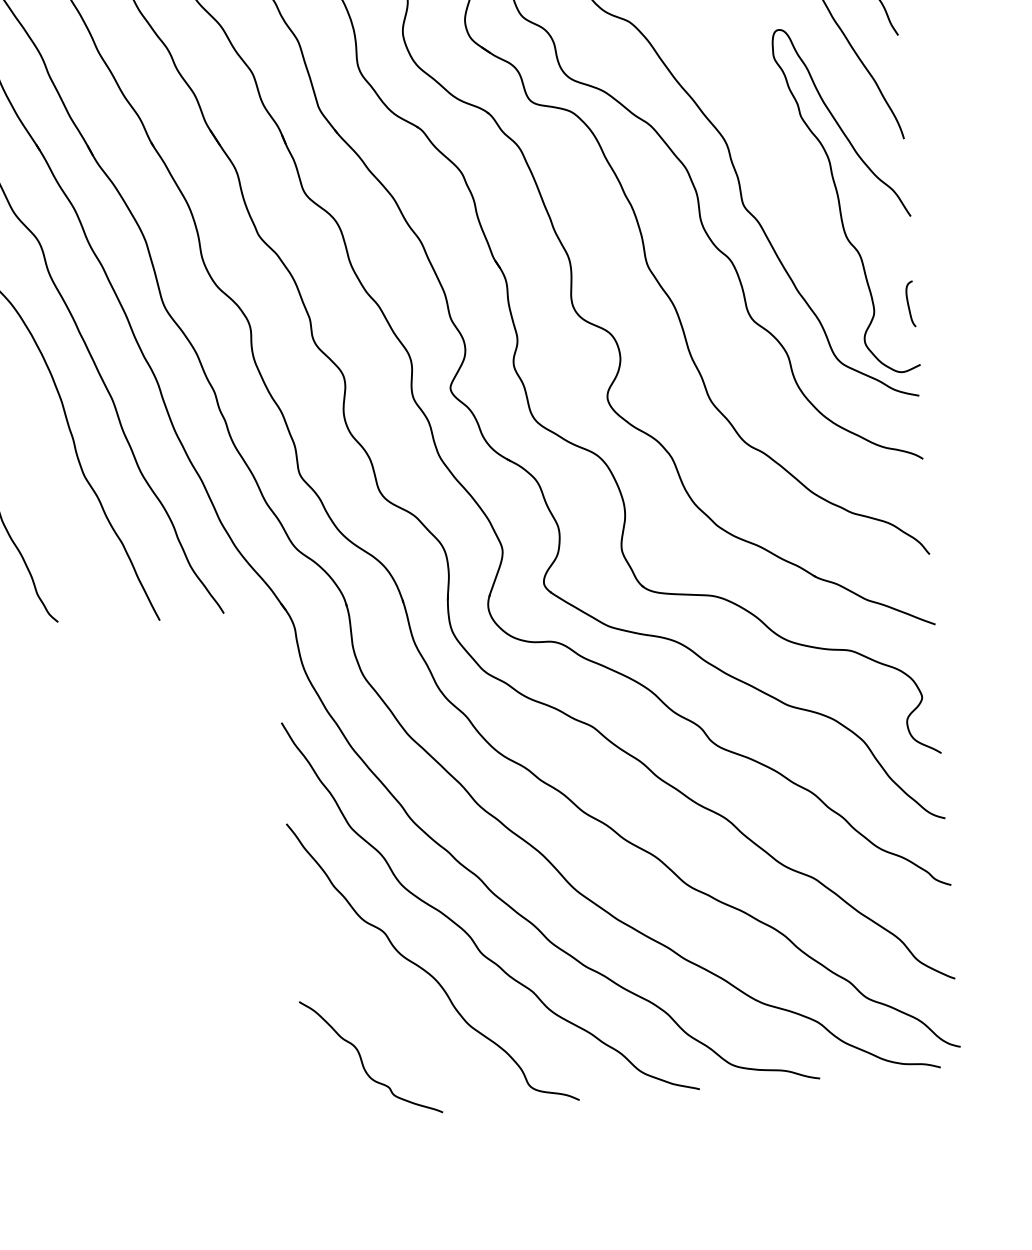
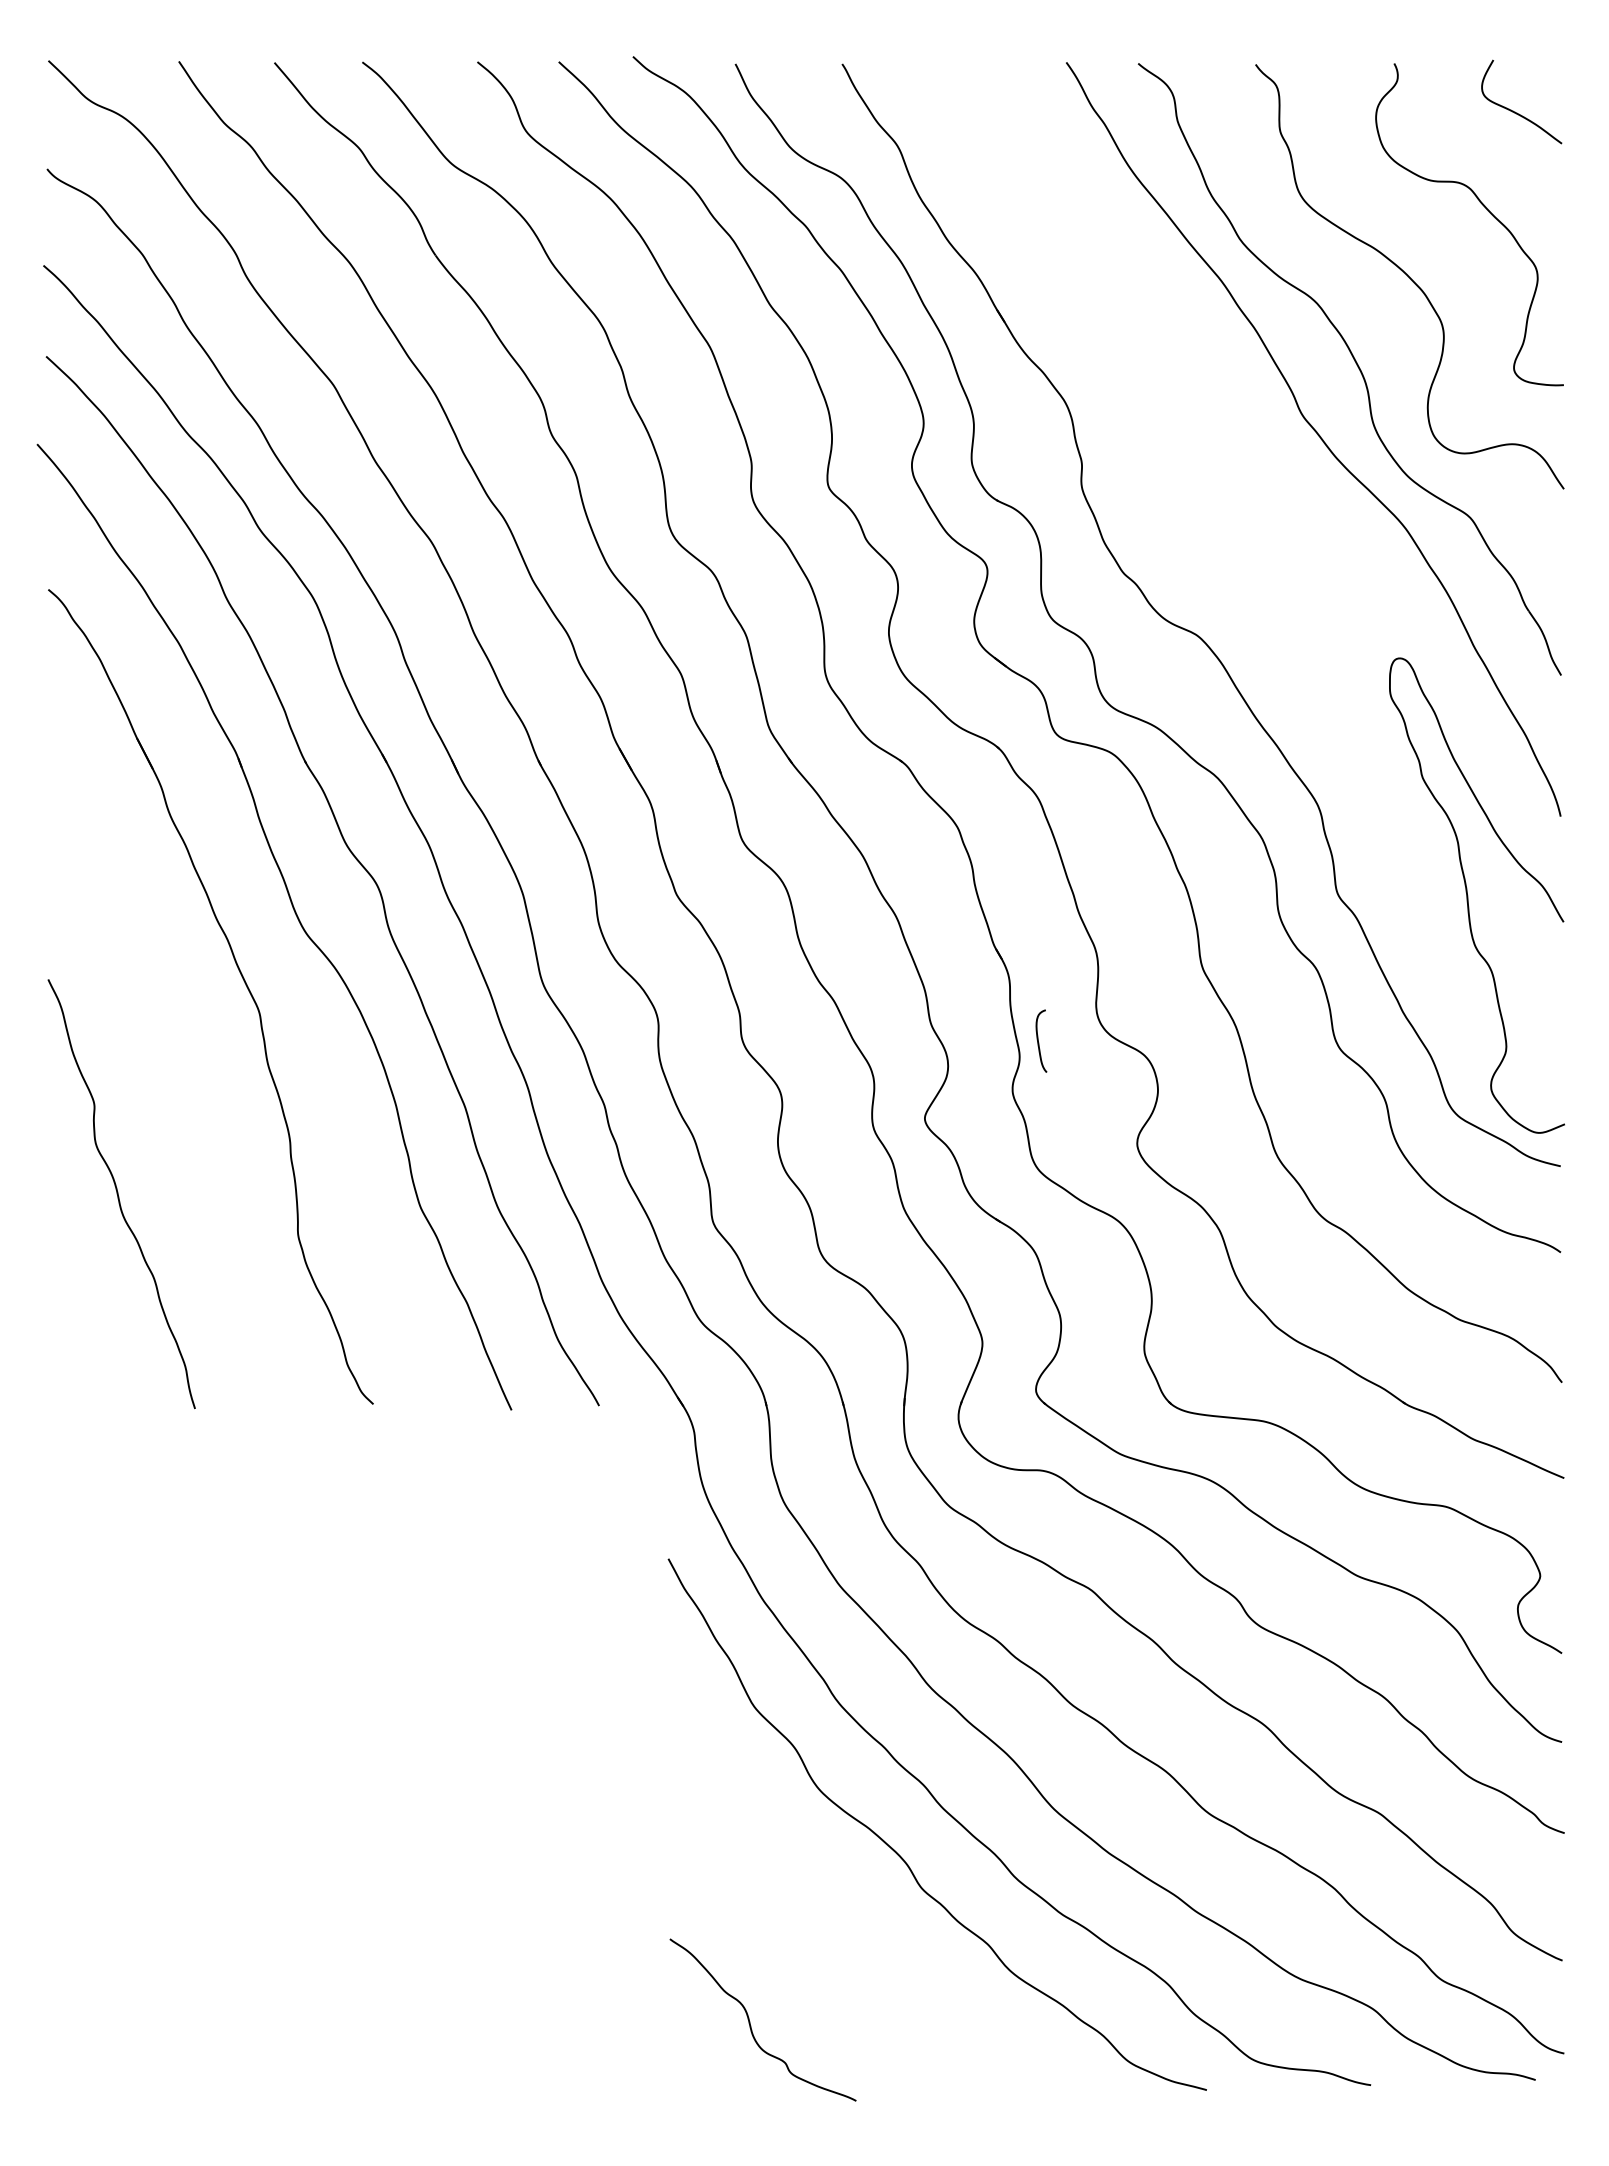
curve: (909, 305) -> (1039, 1042), moved
curve: (425, 970) -> (844, 1906), removed

